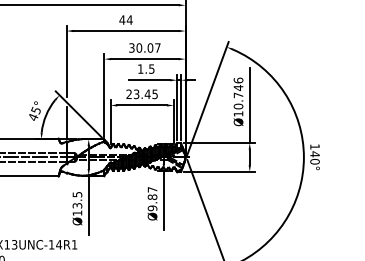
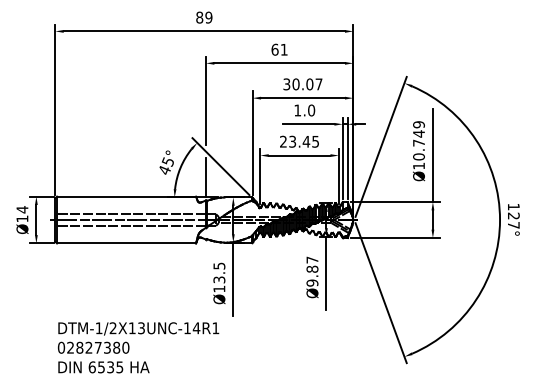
text: (125, 19) -> (279, 49), 44 -> 61
text: (151, 69) -> (311, 110), 1.5 -> 1.0
text: (238, 80) -> (418, 124), Ø10.746 -> Ø10.749
text: (314, 157) -> (513, 220), 140° -> 127°

